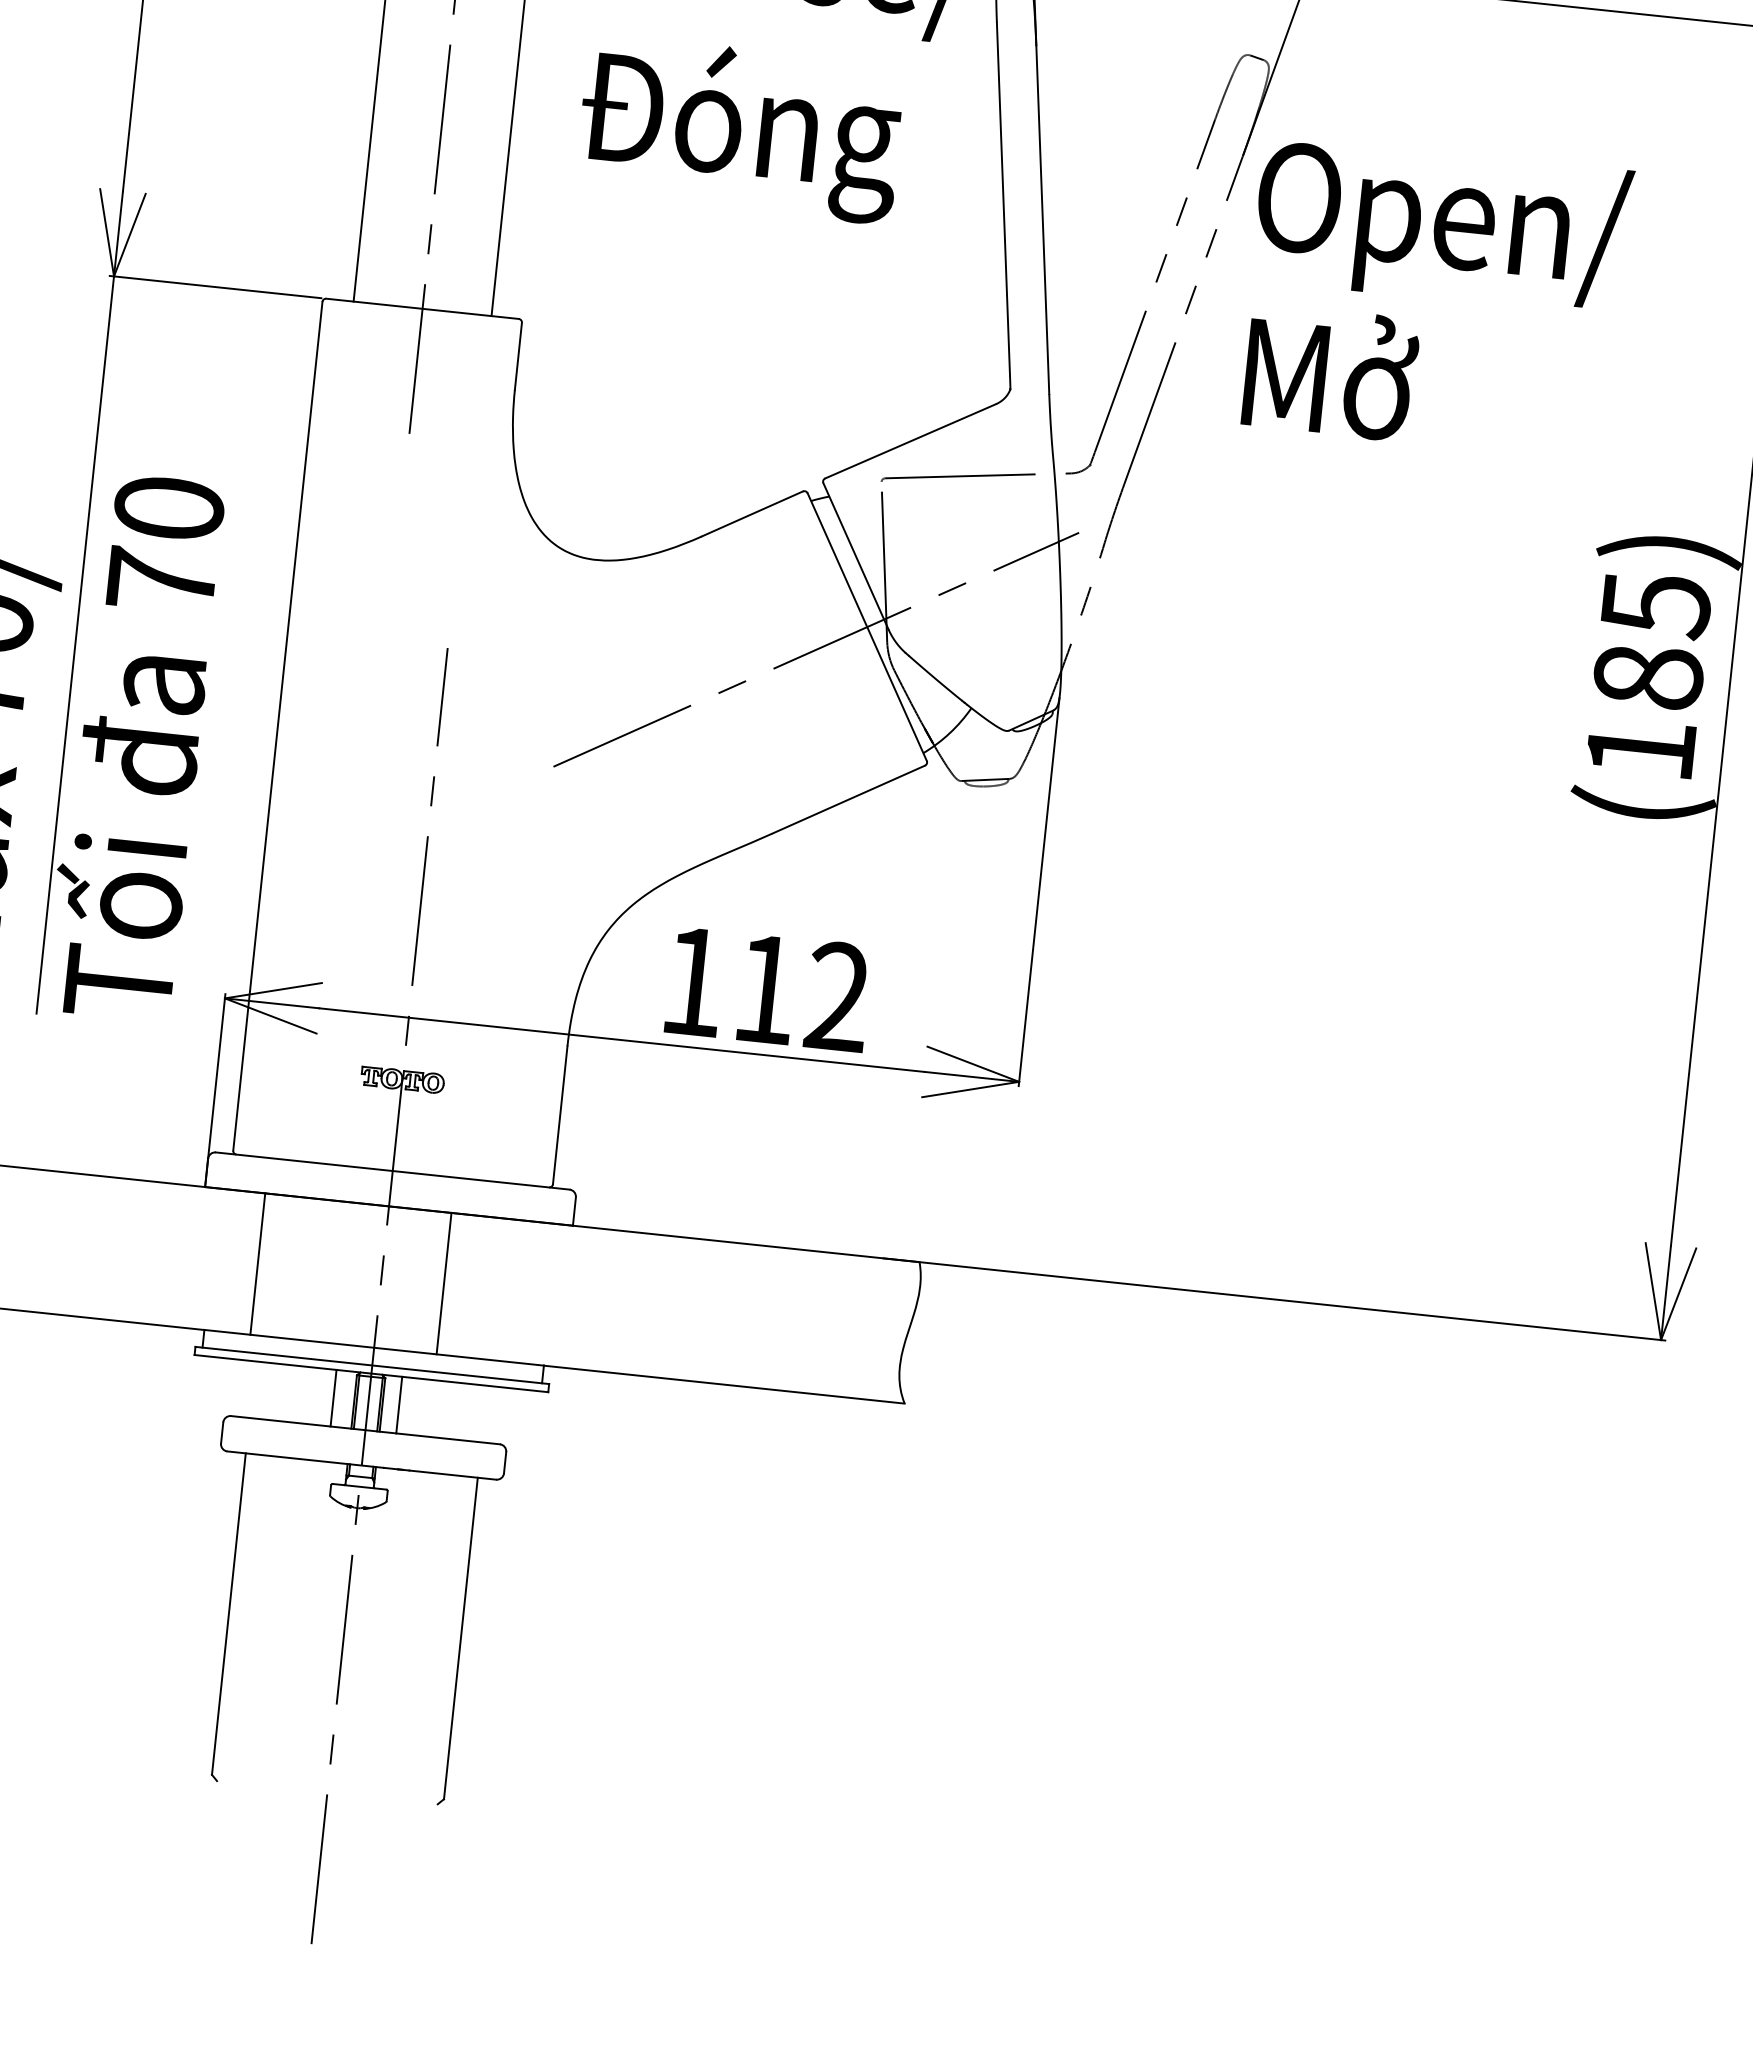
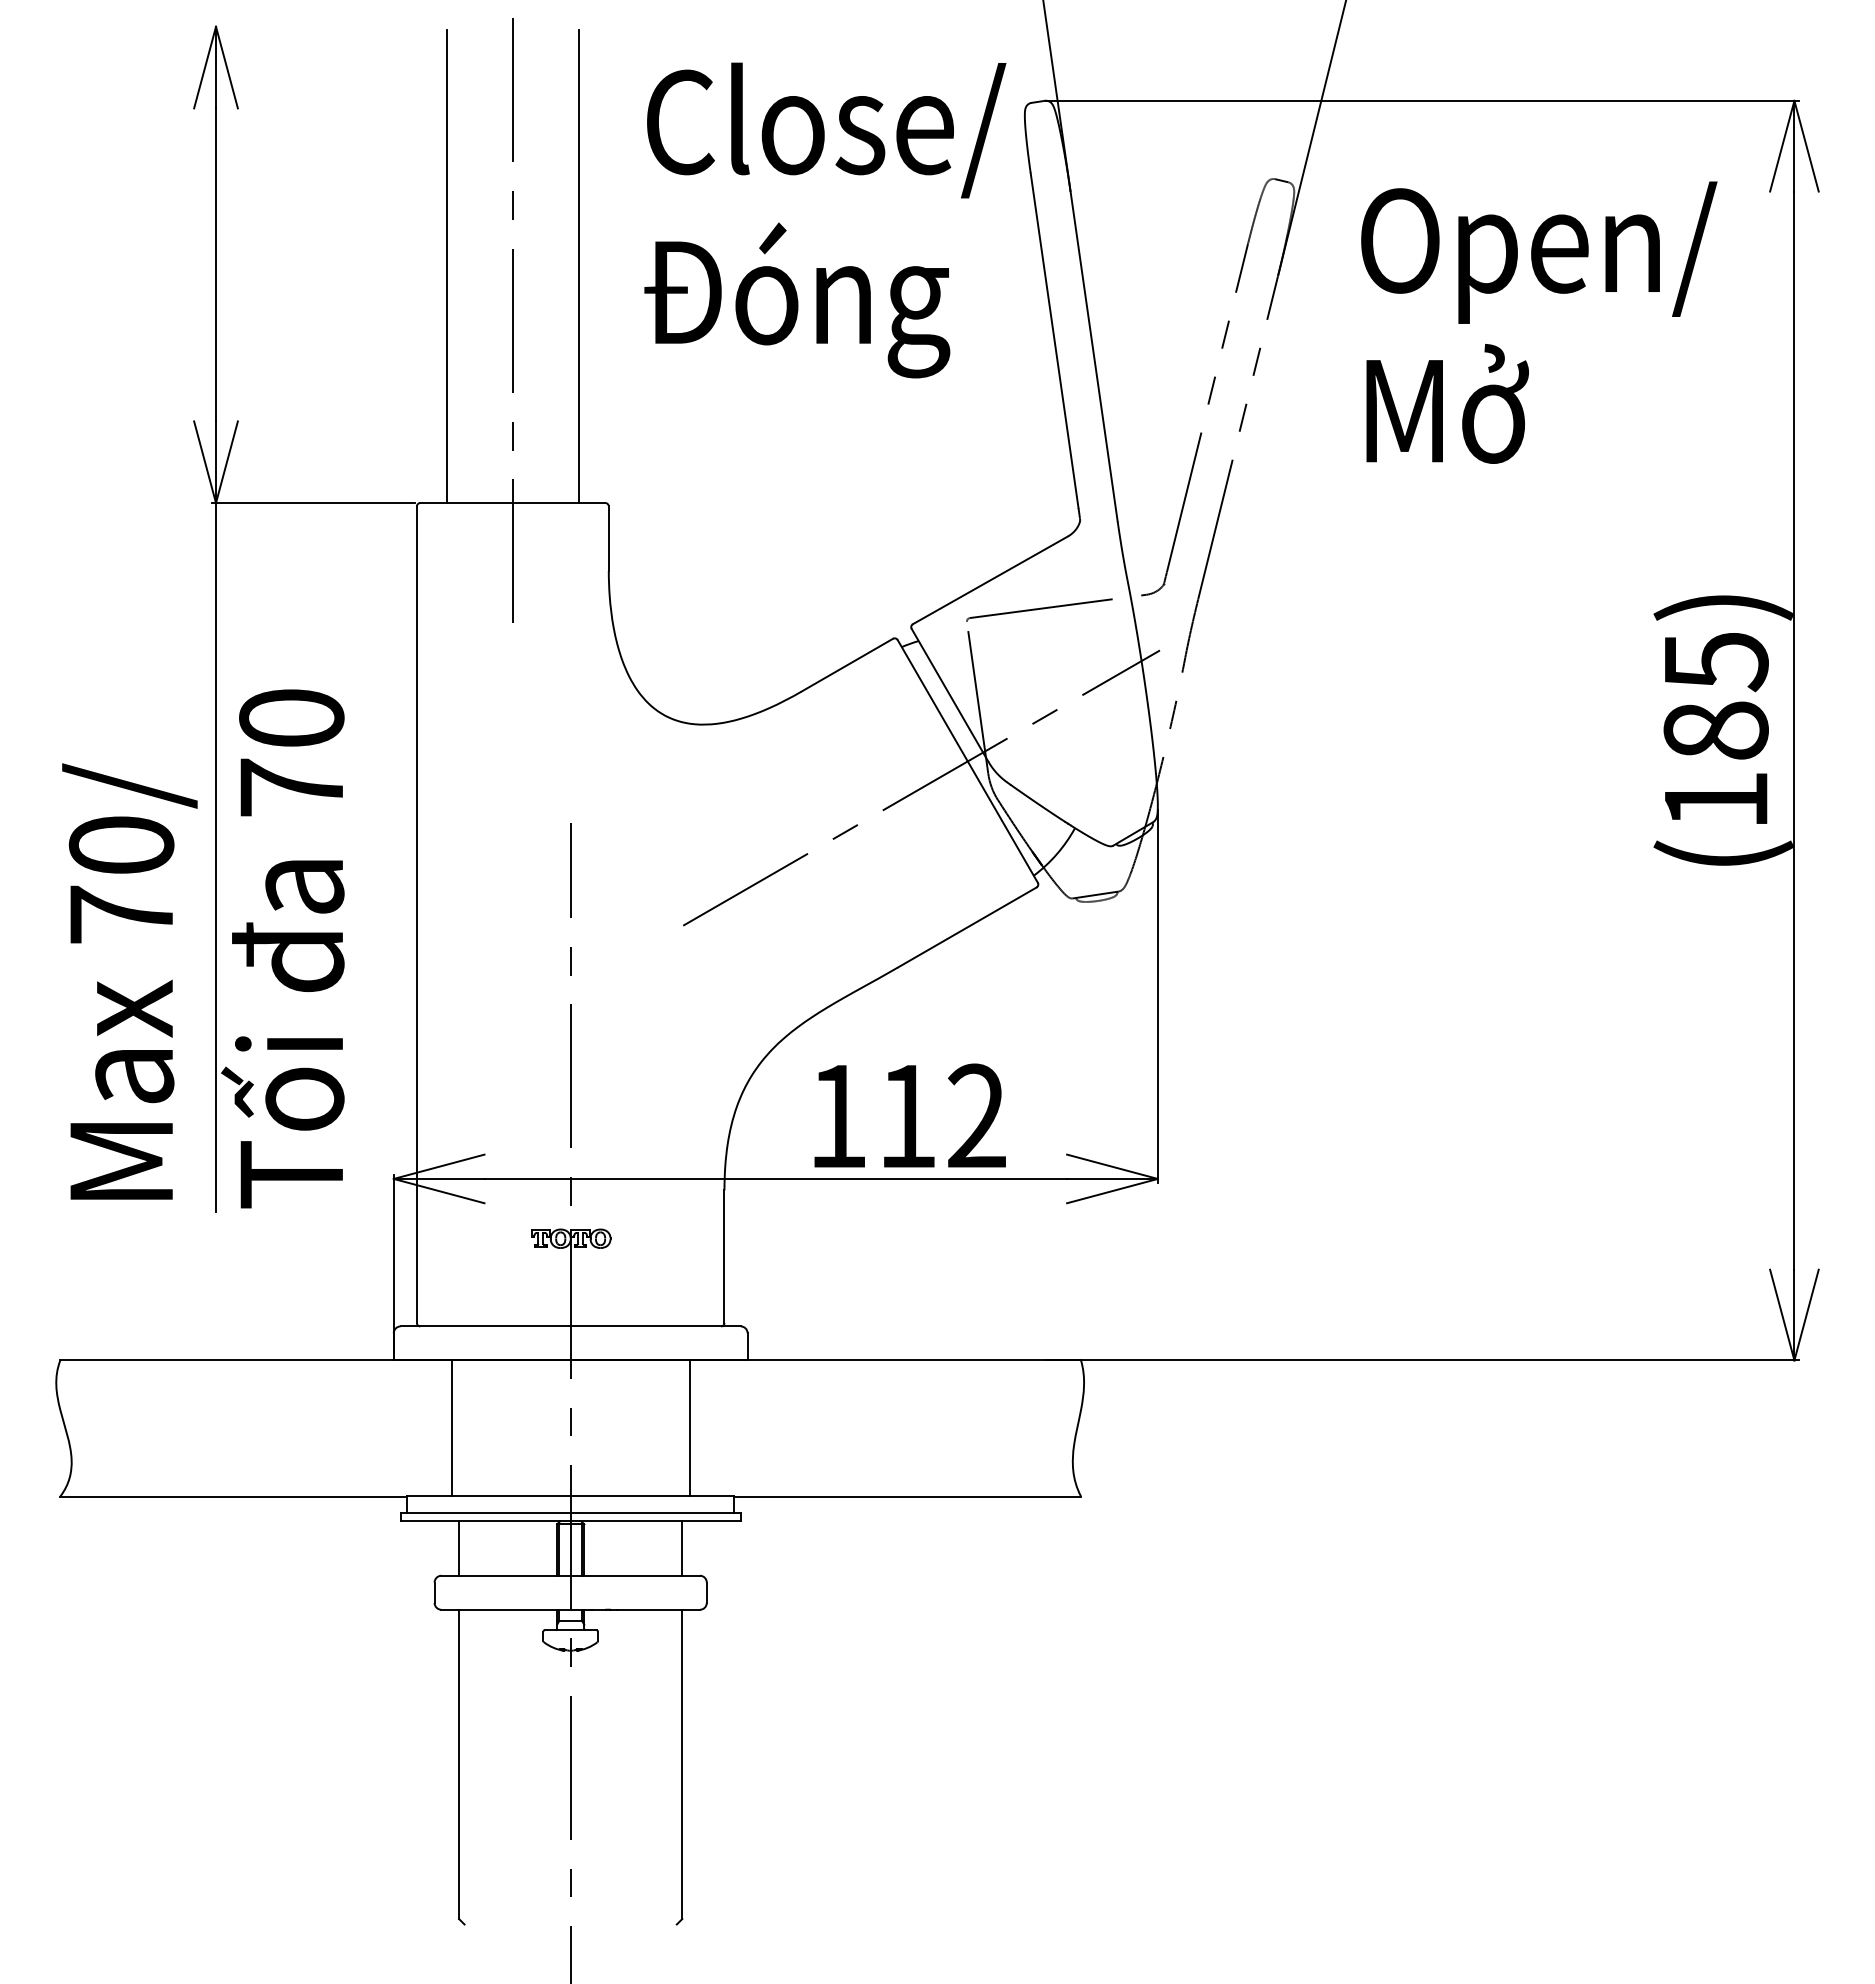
text: (1435, 298) -> (1539, 322), moved
line: (443, 1283) -> (689, 1428), moved
line: (333, 1398) -> (459, 1548), moved
line: (399, 1405) -> (682, 1548), moved

